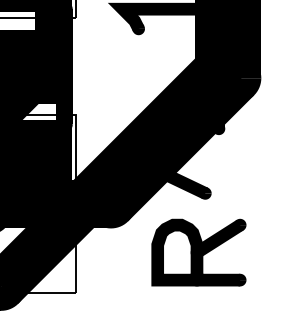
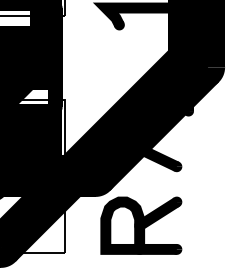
part: (199, 252) -> (141, 225), moved

